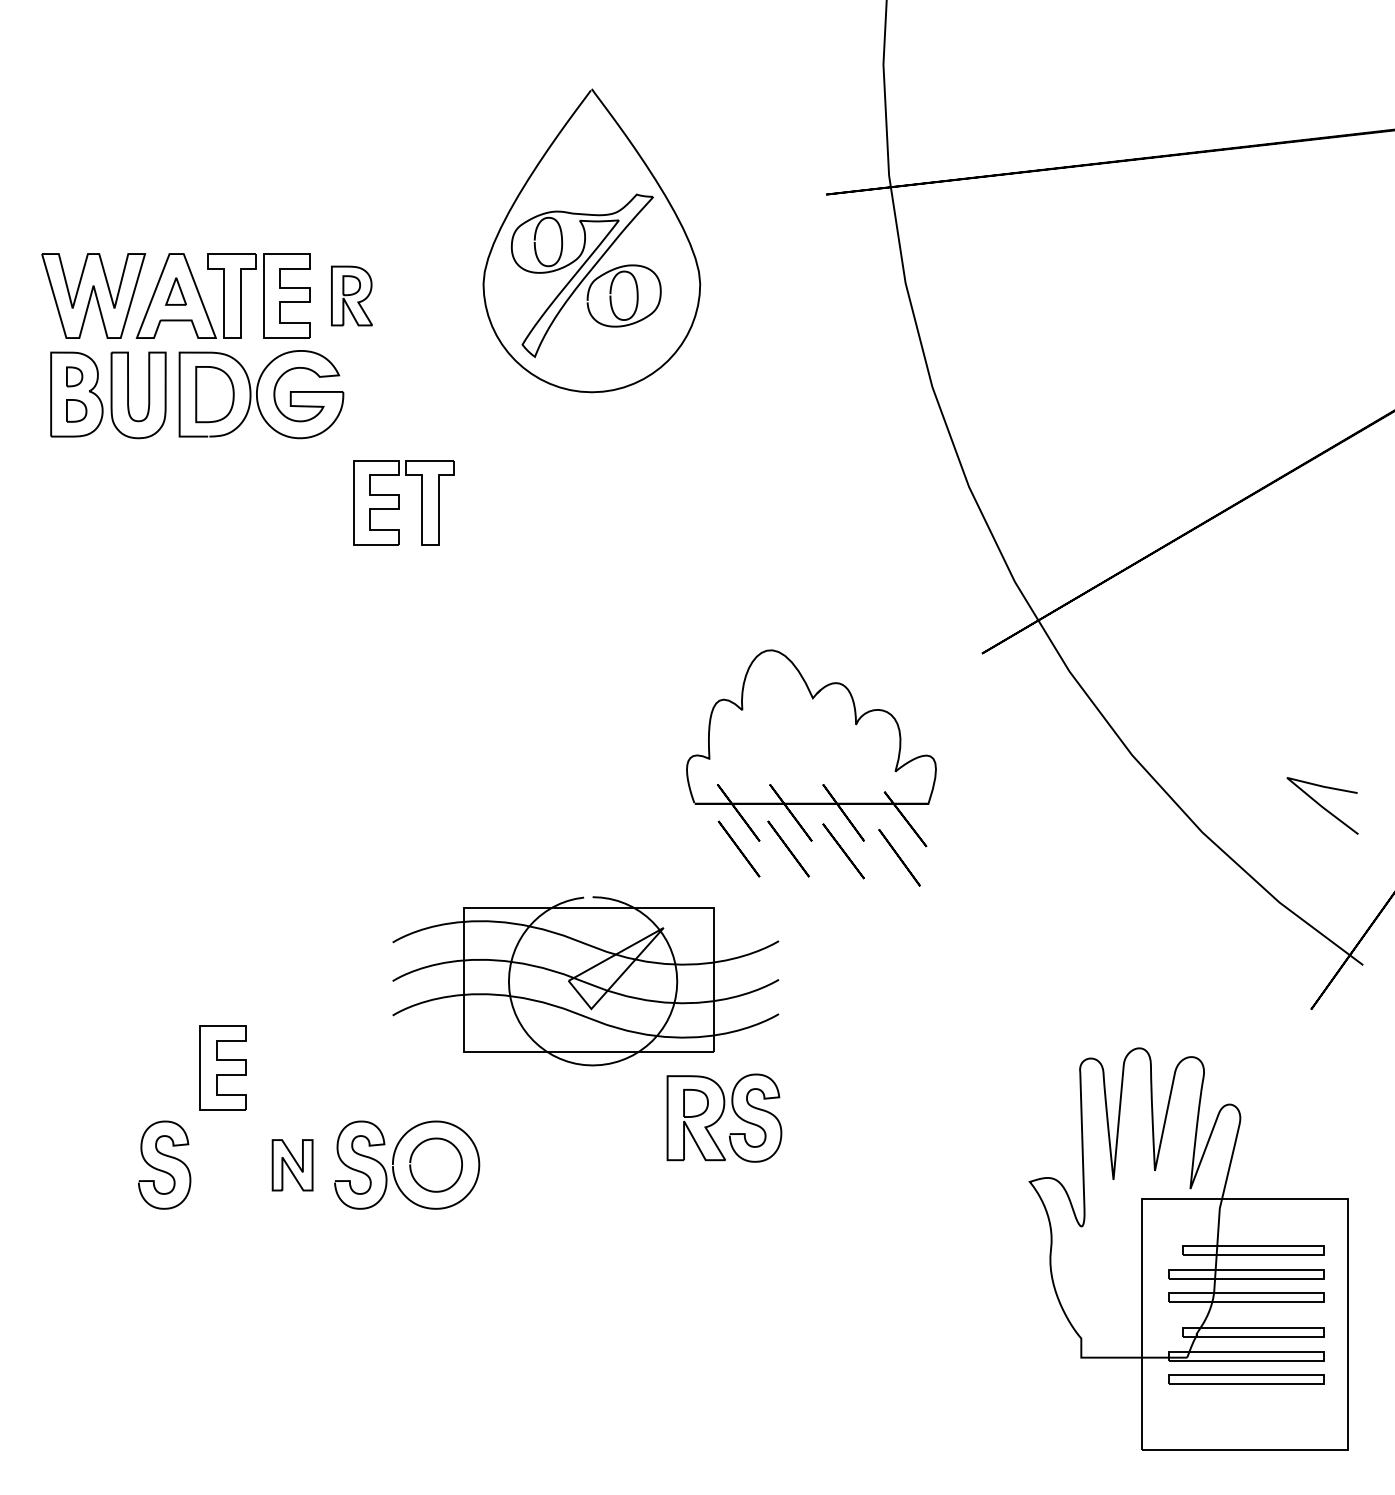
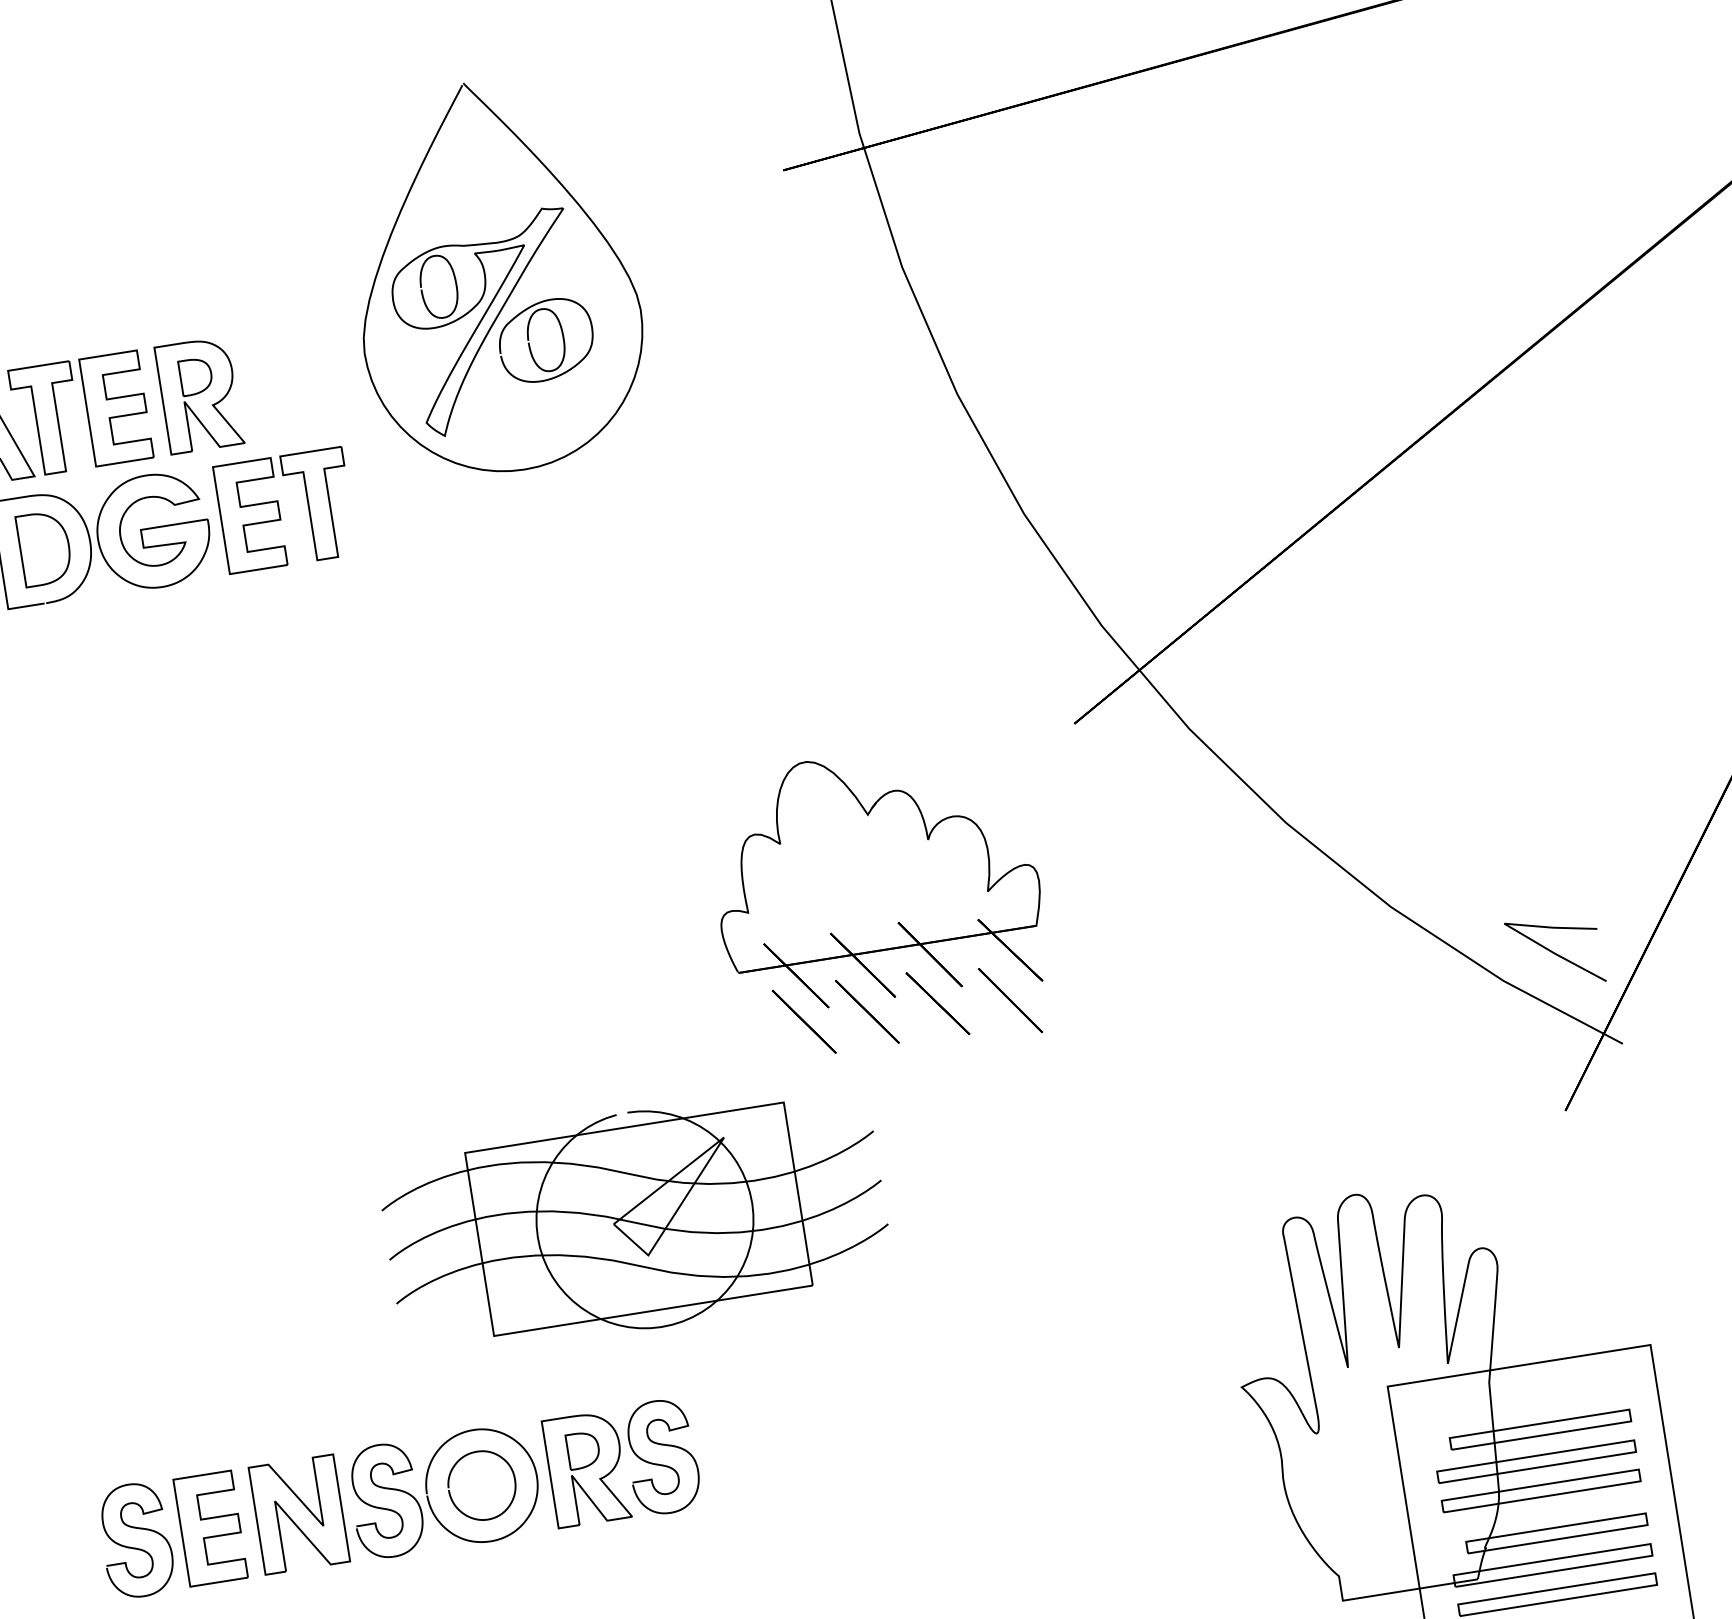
part: (351, 295) -> (198, 394), size x1.43
part: (403, 502) -> (284, 510), moved
line: (1322, 805) -> (1555, 951), moved
part: (222, 1067) -> (209, 1527), moved
part: (724, 1117) -> (622, 1462), moved
part: (292, 1165) -> (299, 1515), size x1.67

